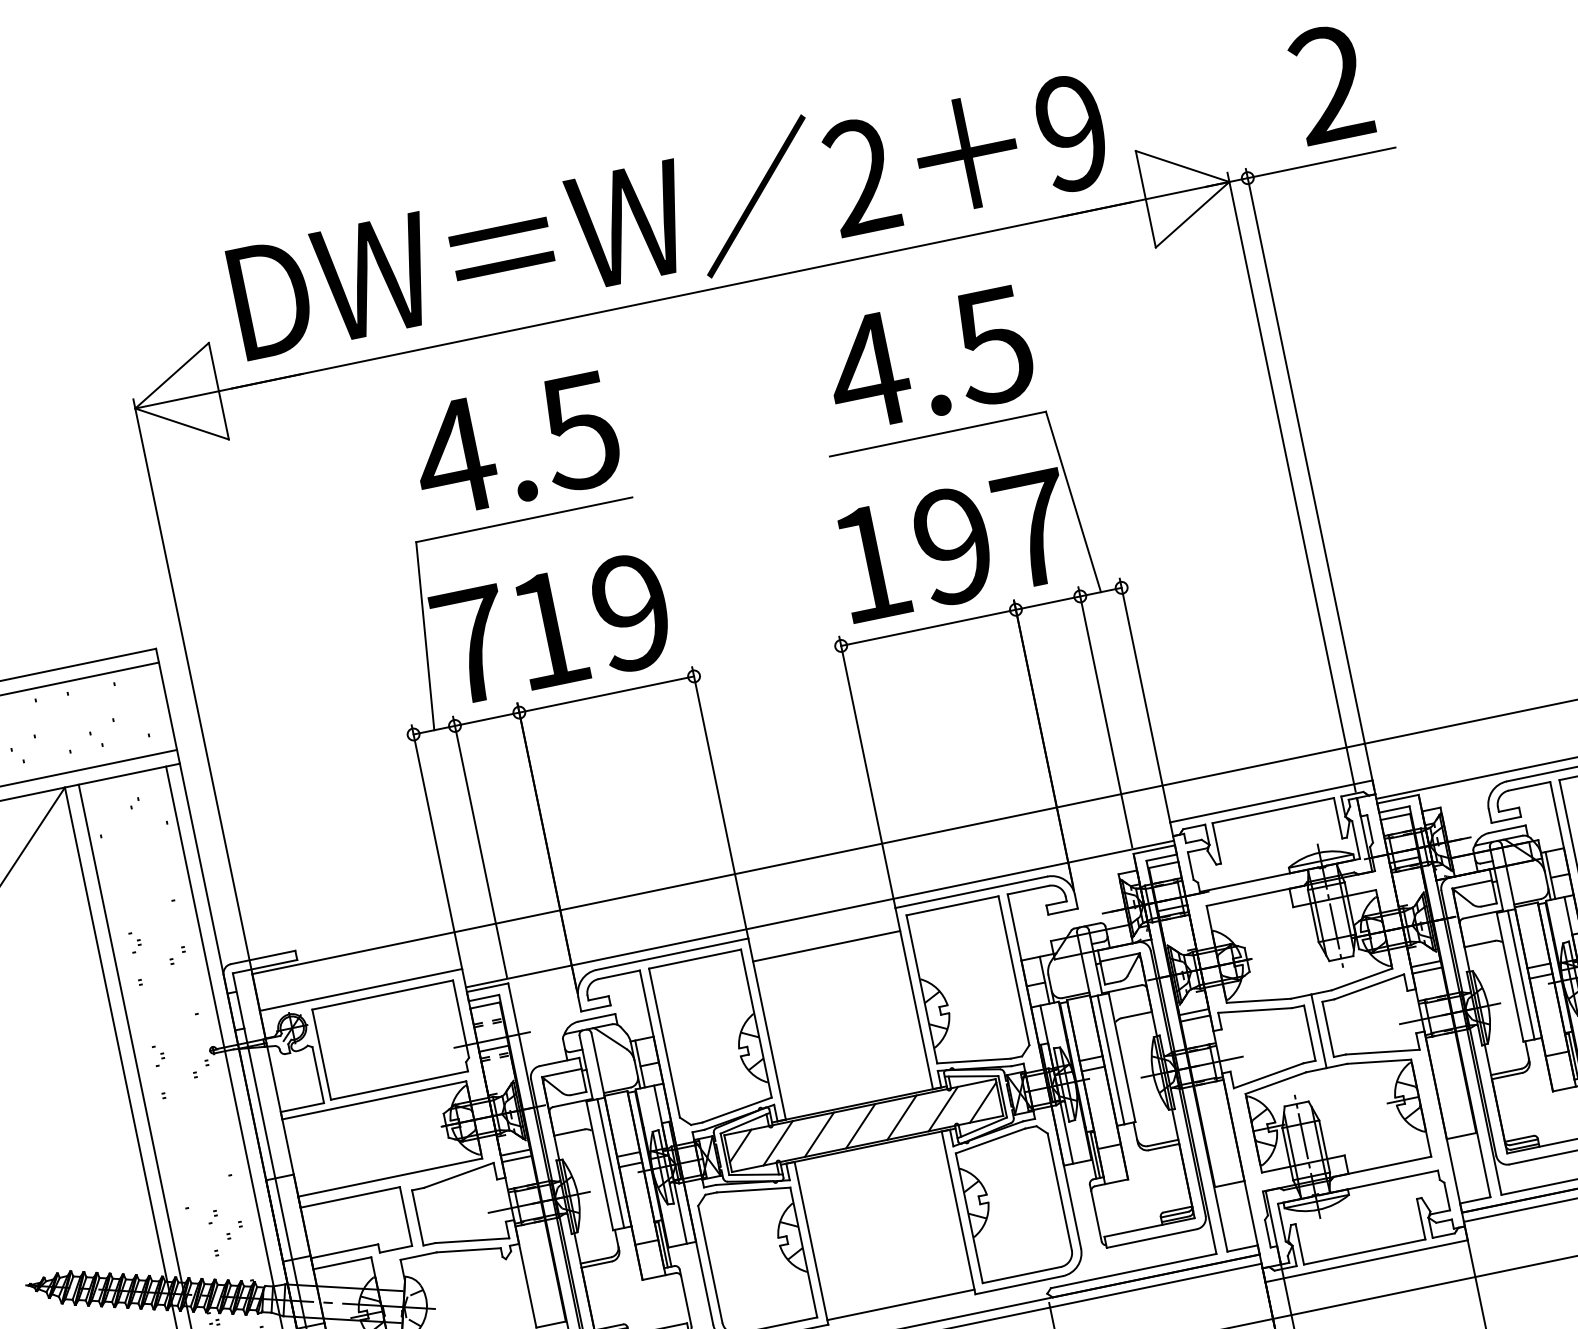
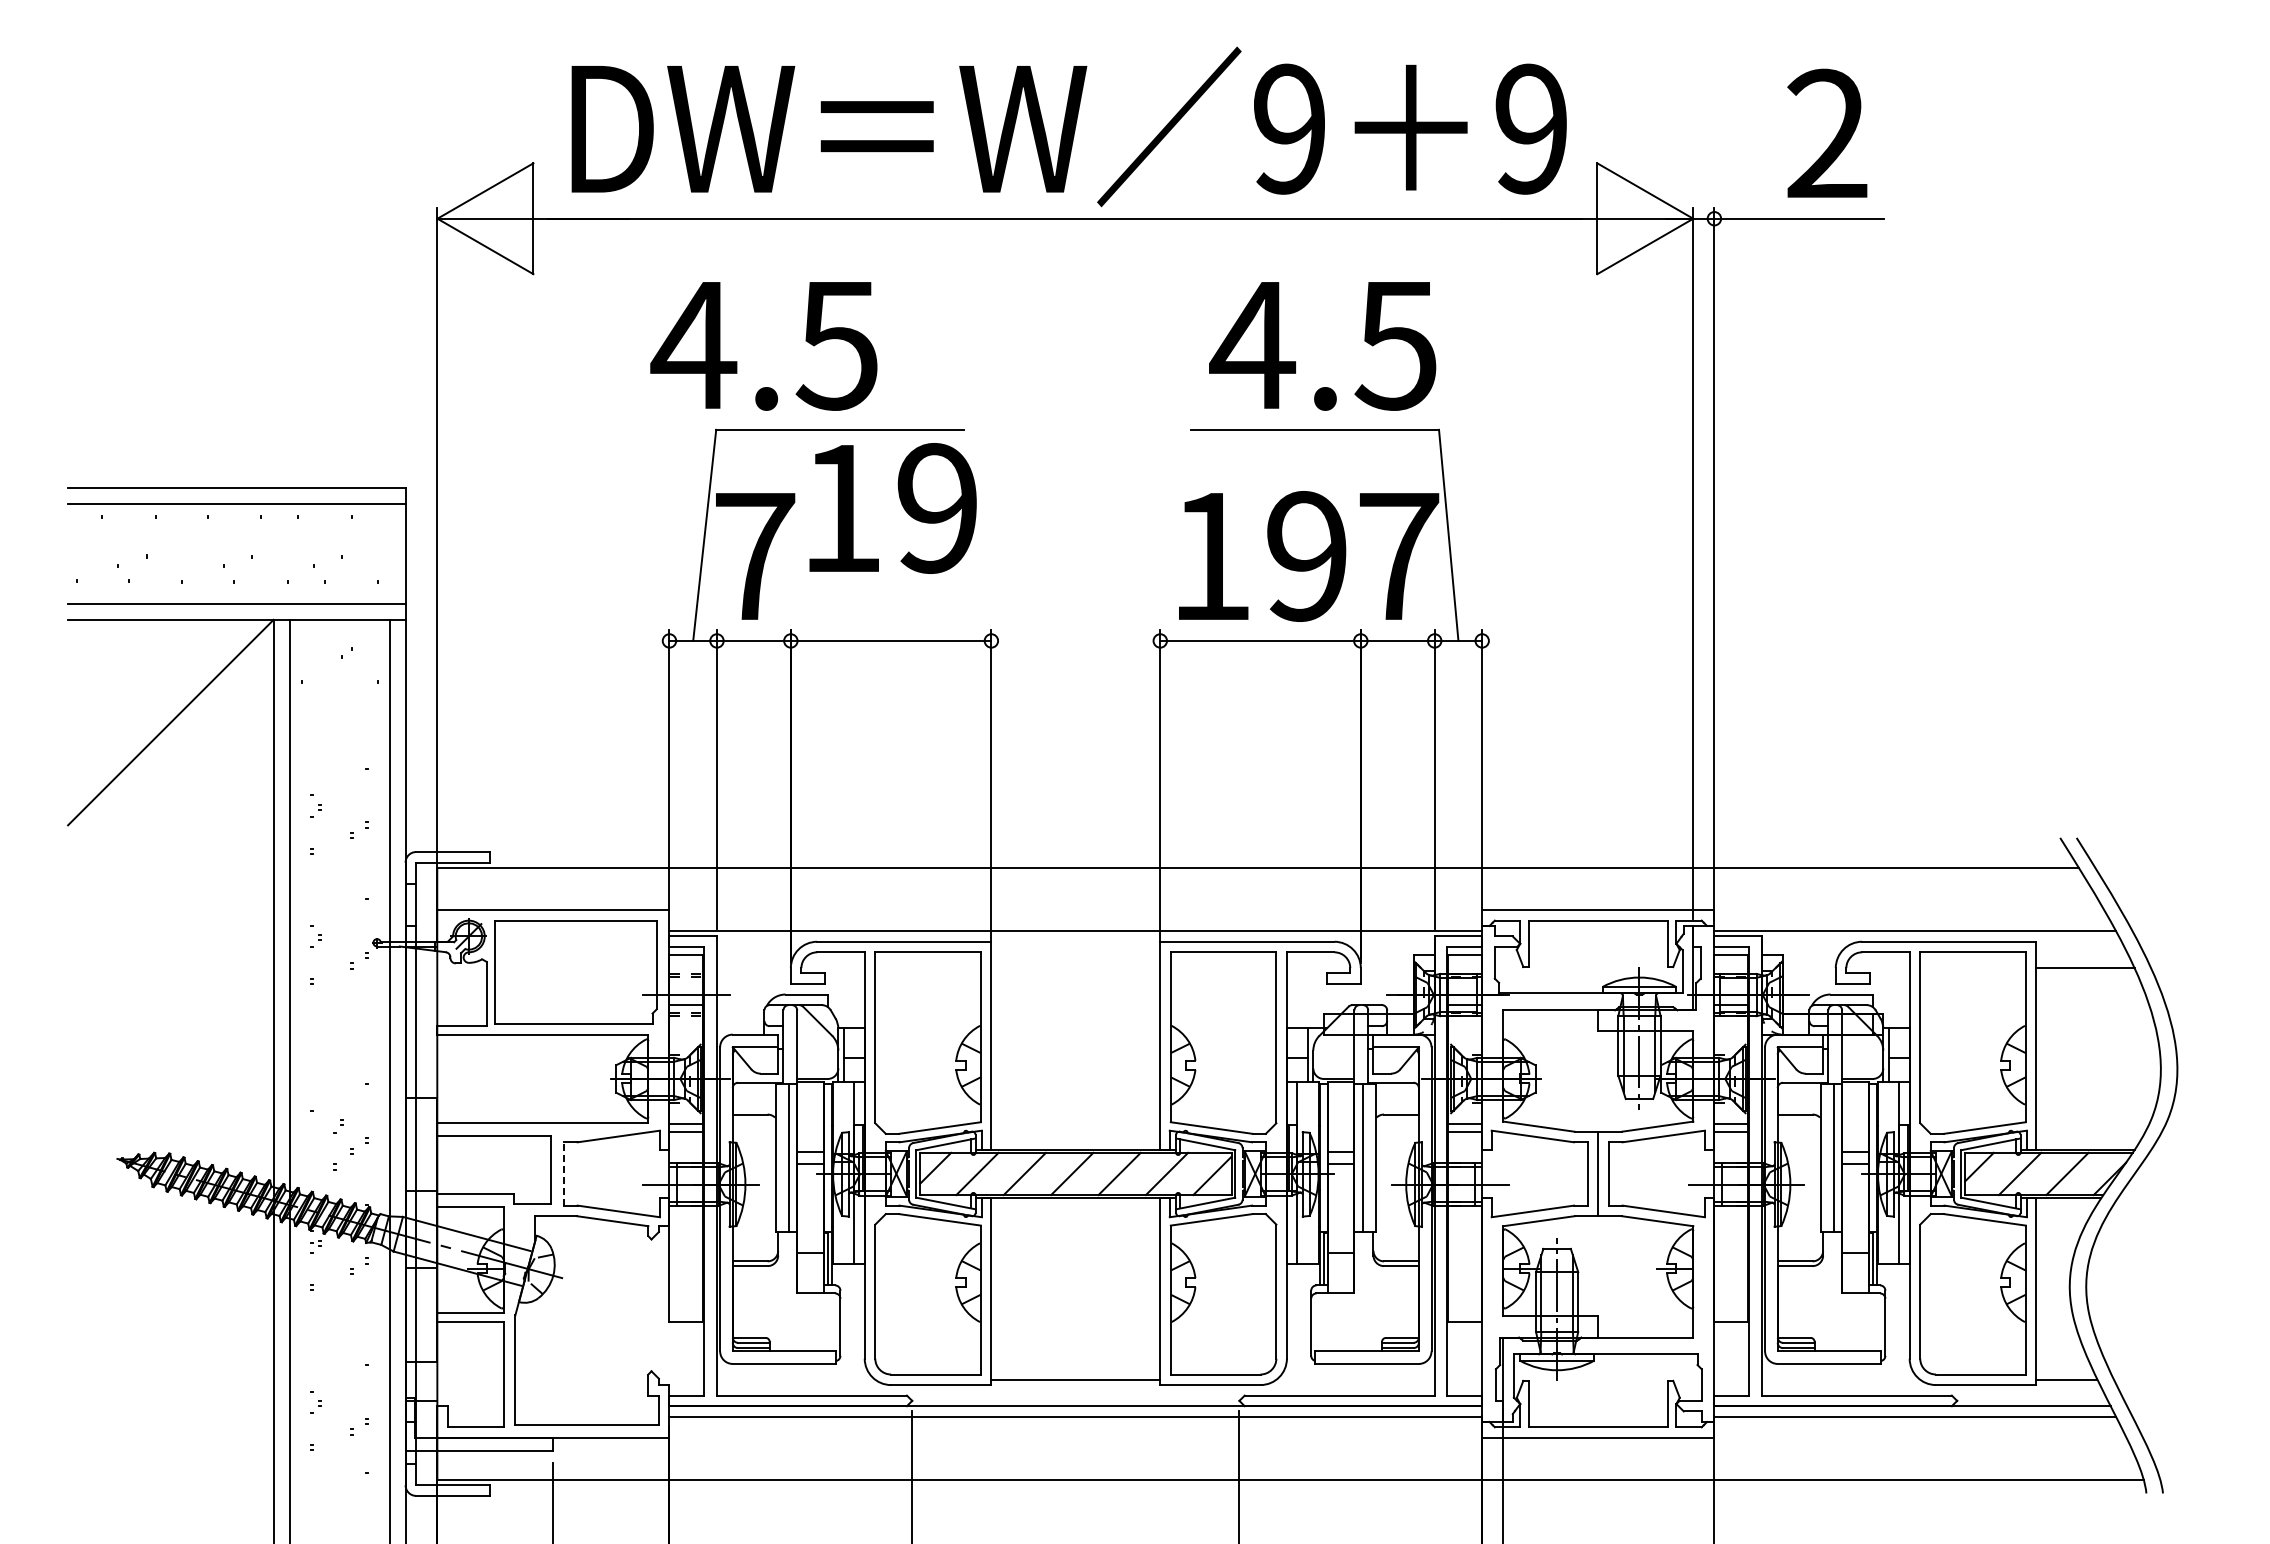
text: (861, 176) -> (1289, 128), 2 -> 9
text: (515, 445) -> (763, 346), moved
text: (592, 620) -> (892, 508), moved
line: (826, 946) -> (1075, 968), removed
line: (417, 1217) -> (563, 1173), solid -> dashed

